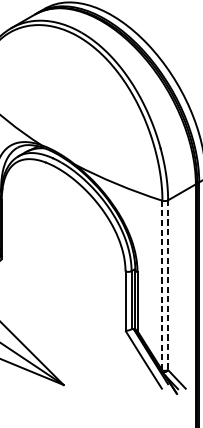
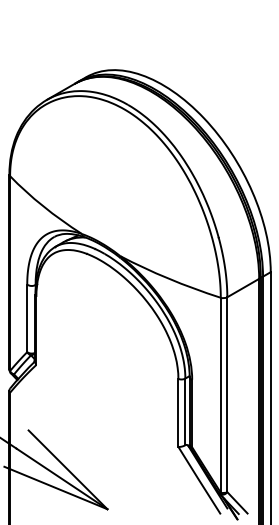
line: (162, 285) -> (220, 395), dashed -> solid
line: (168, 285) -> (227, 395), dashed -> solid

